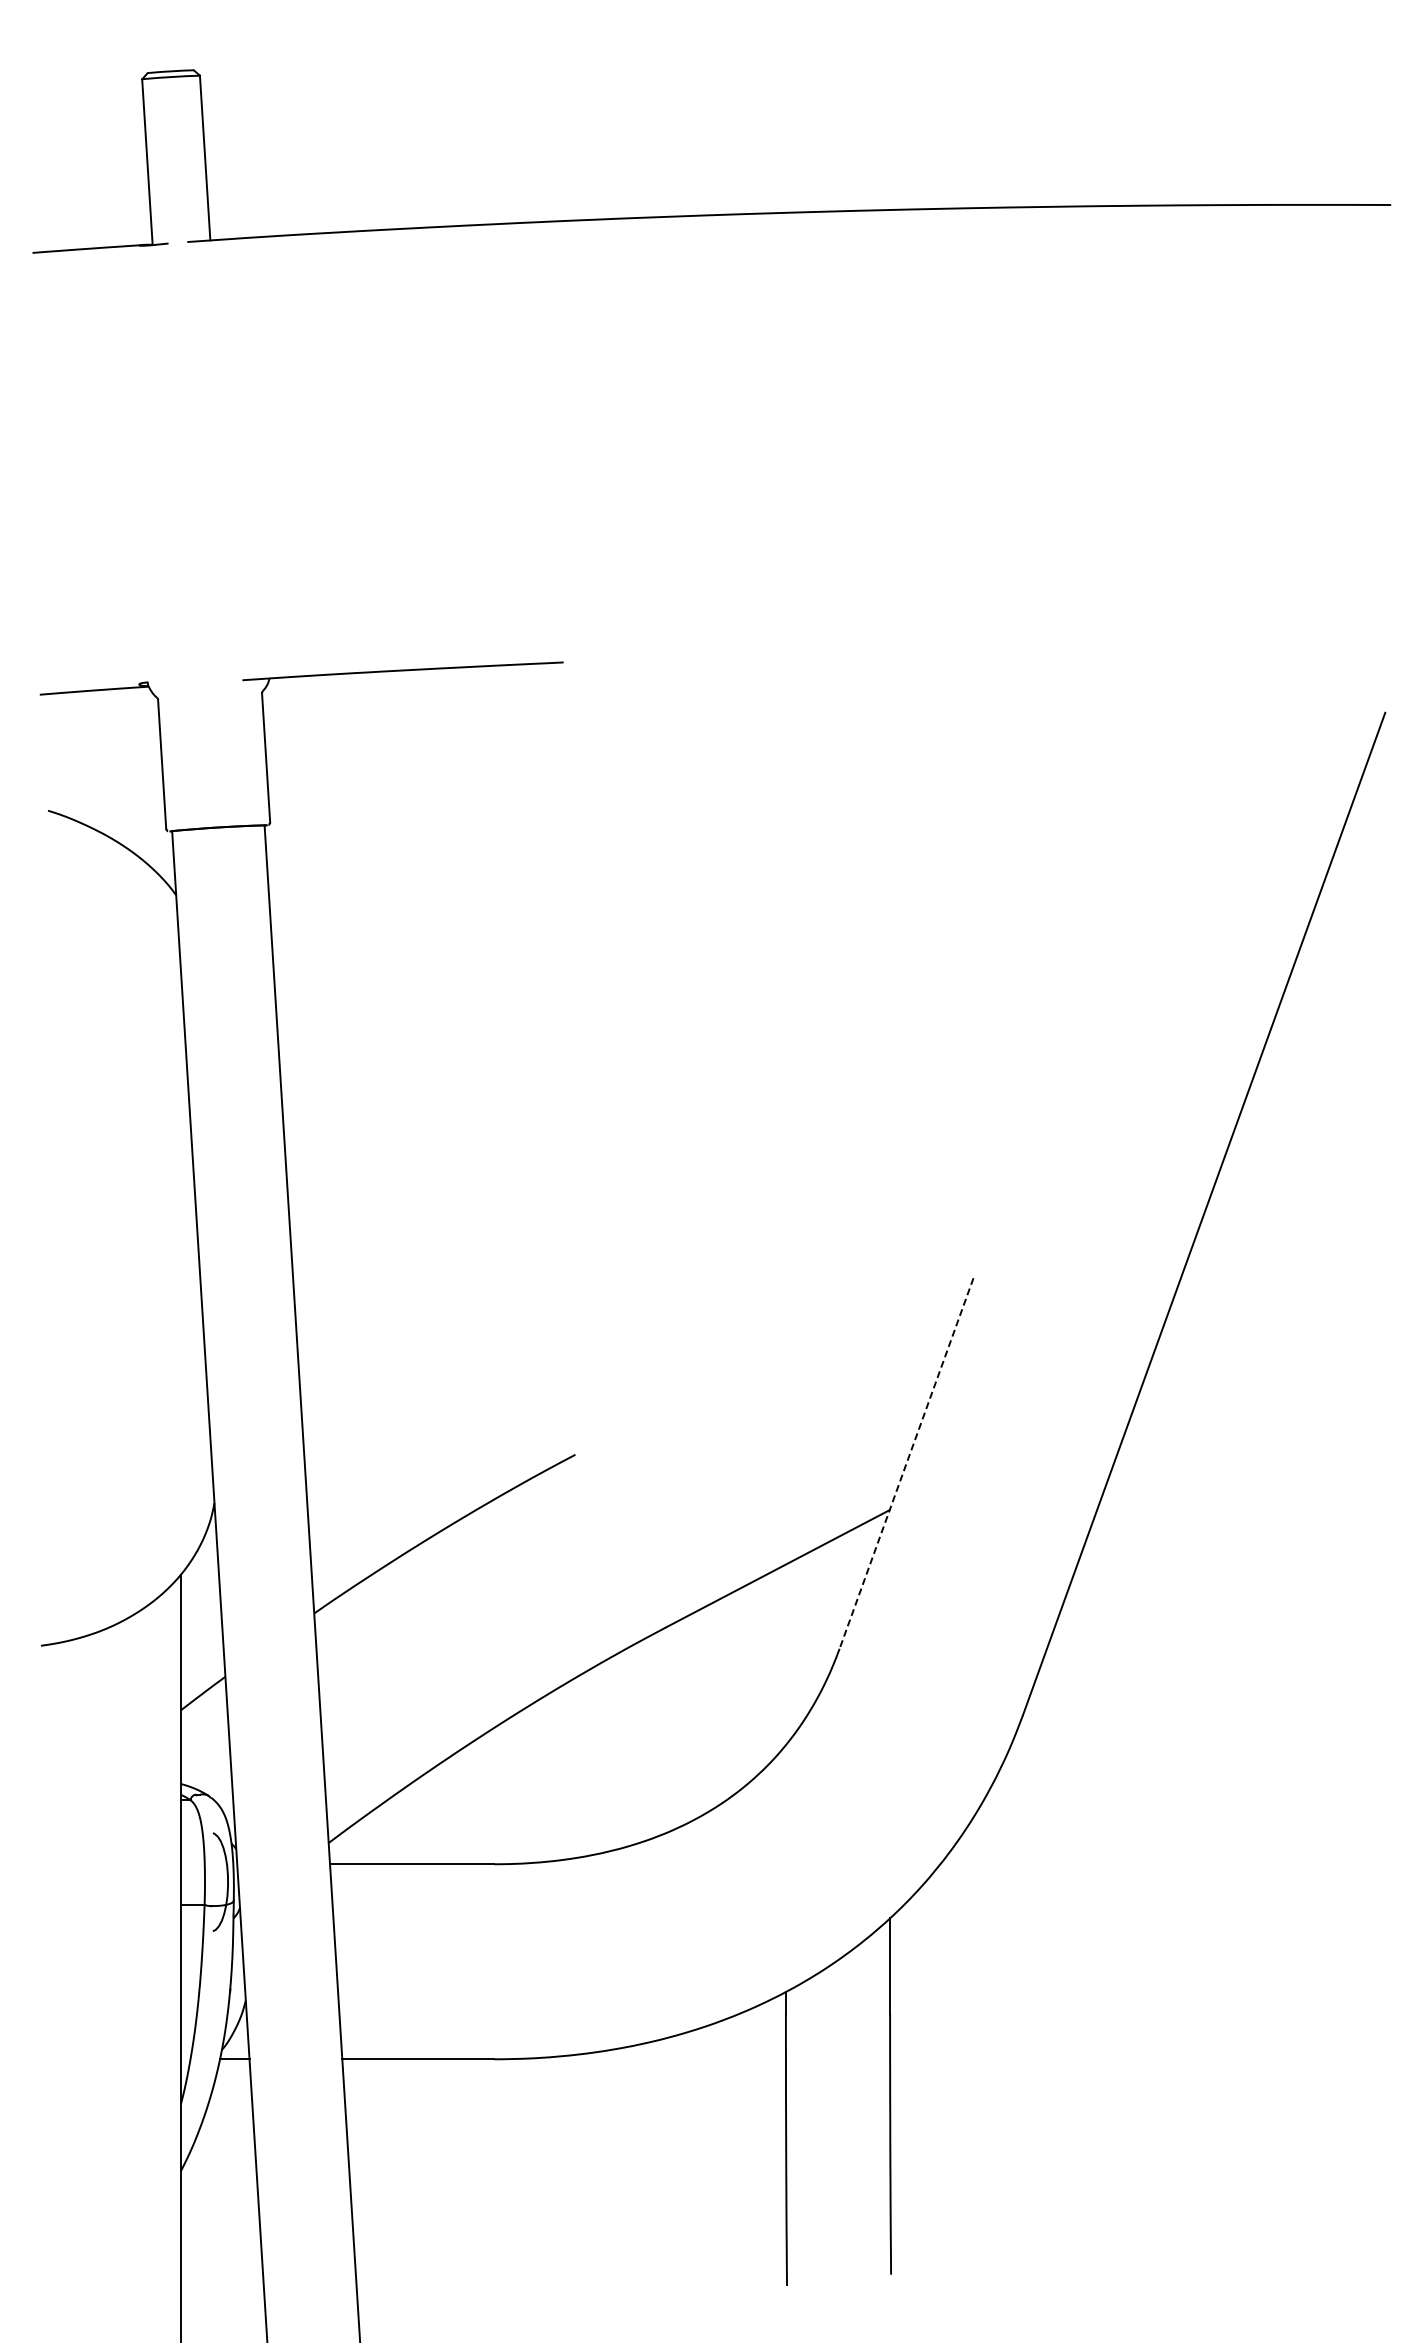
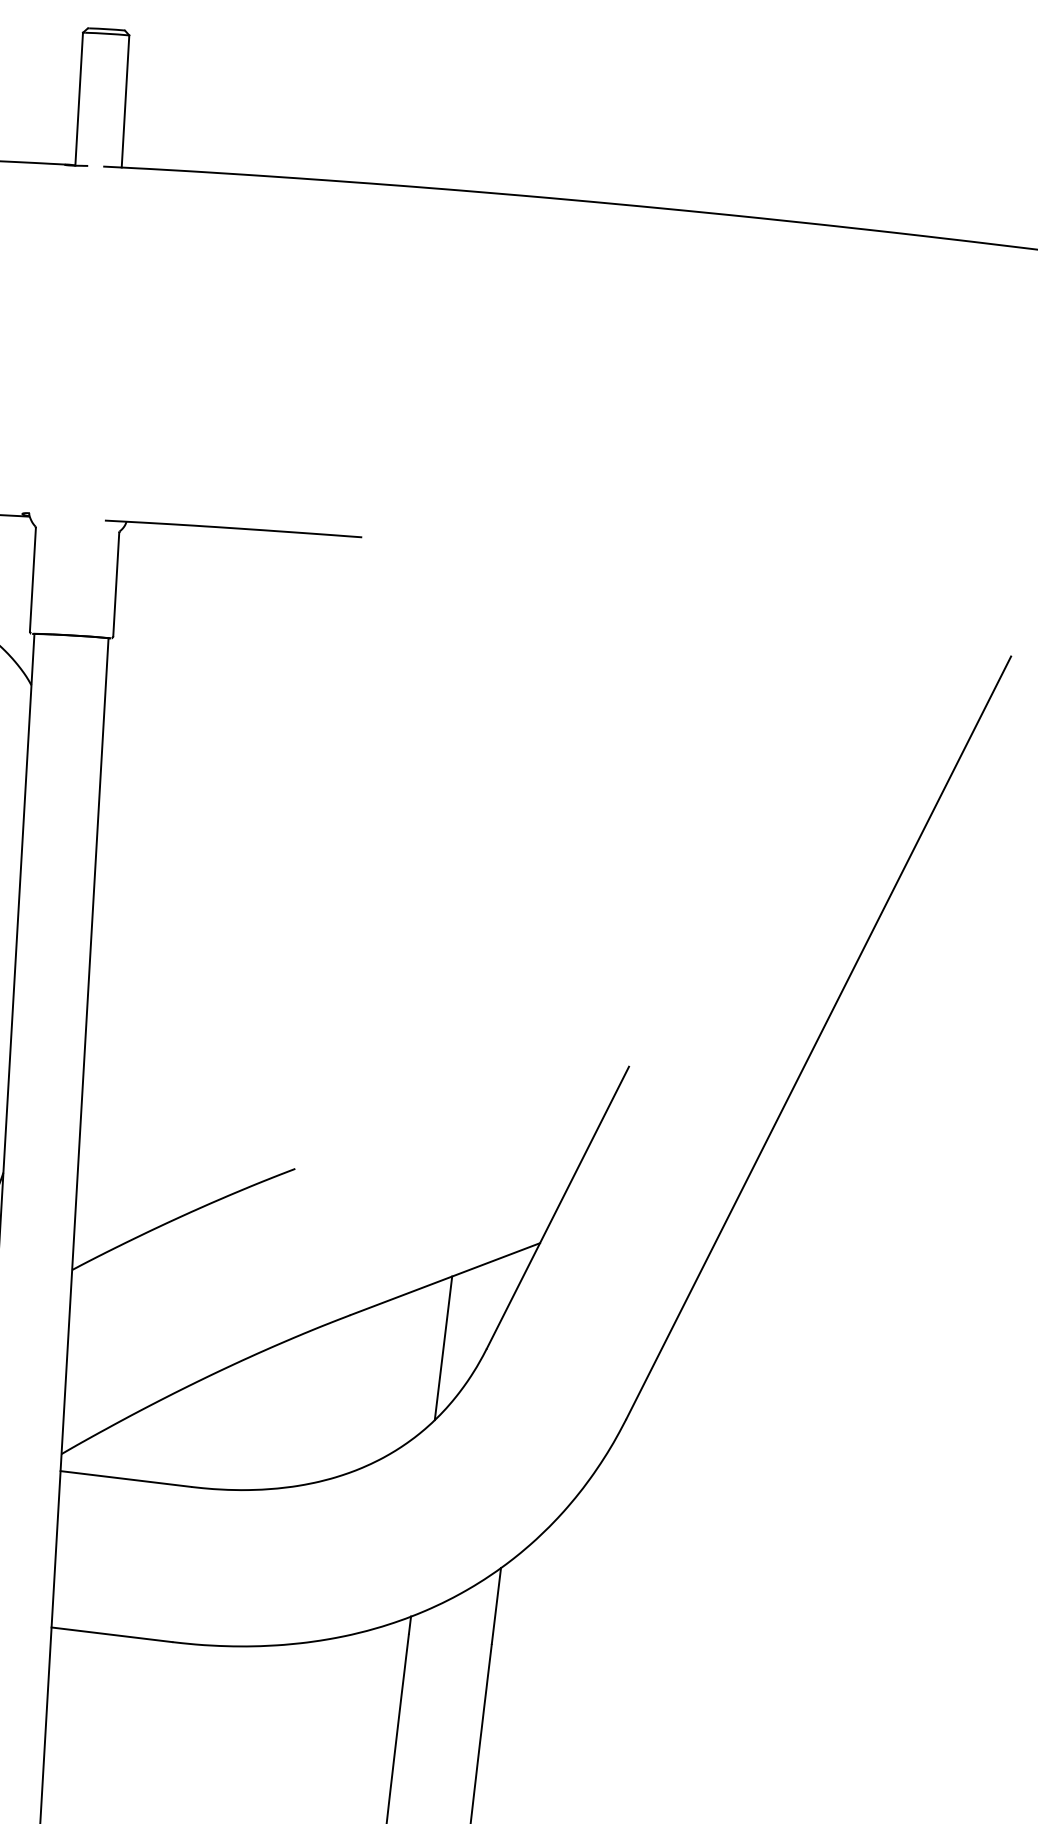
line: (906, 1463) -> (557, 1207), dashed -> solid
line: (785, 1654) -> (443, 1348), added

